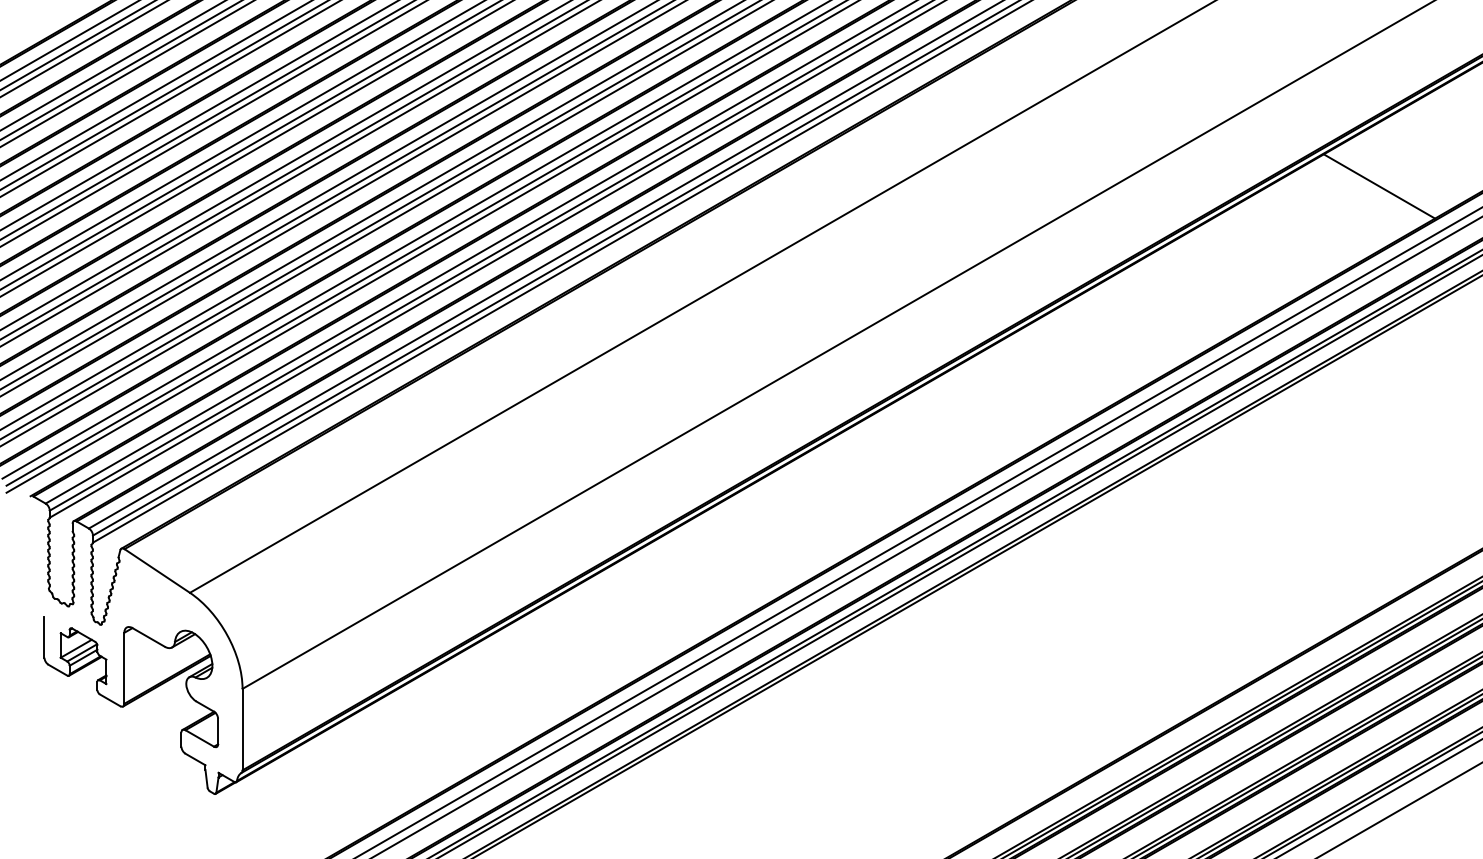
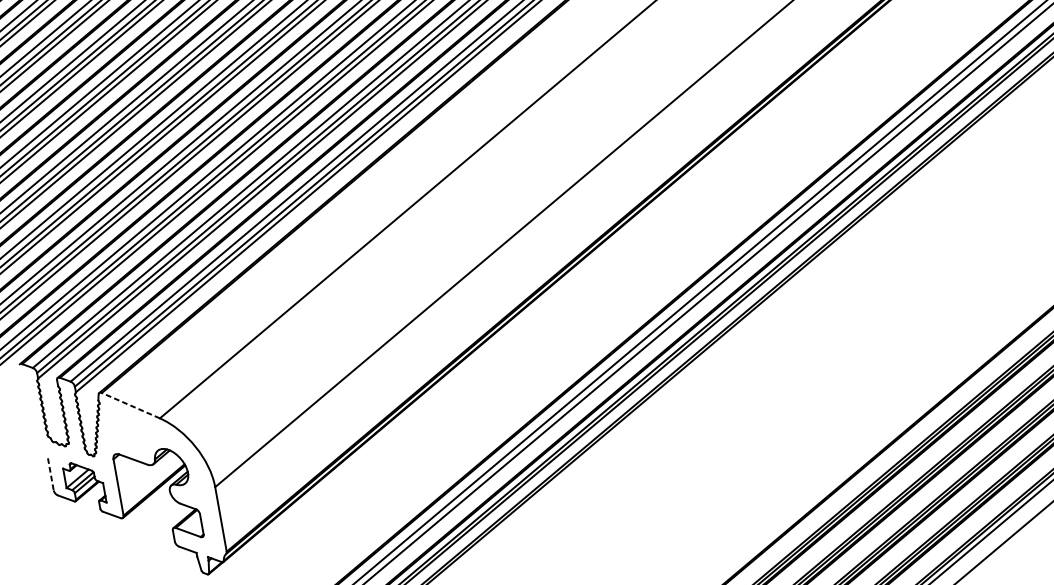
line: (156, 570) -> (130, 405), solid -> dashed
line: (44, 637) -> (50, 474), solid -> dashed

